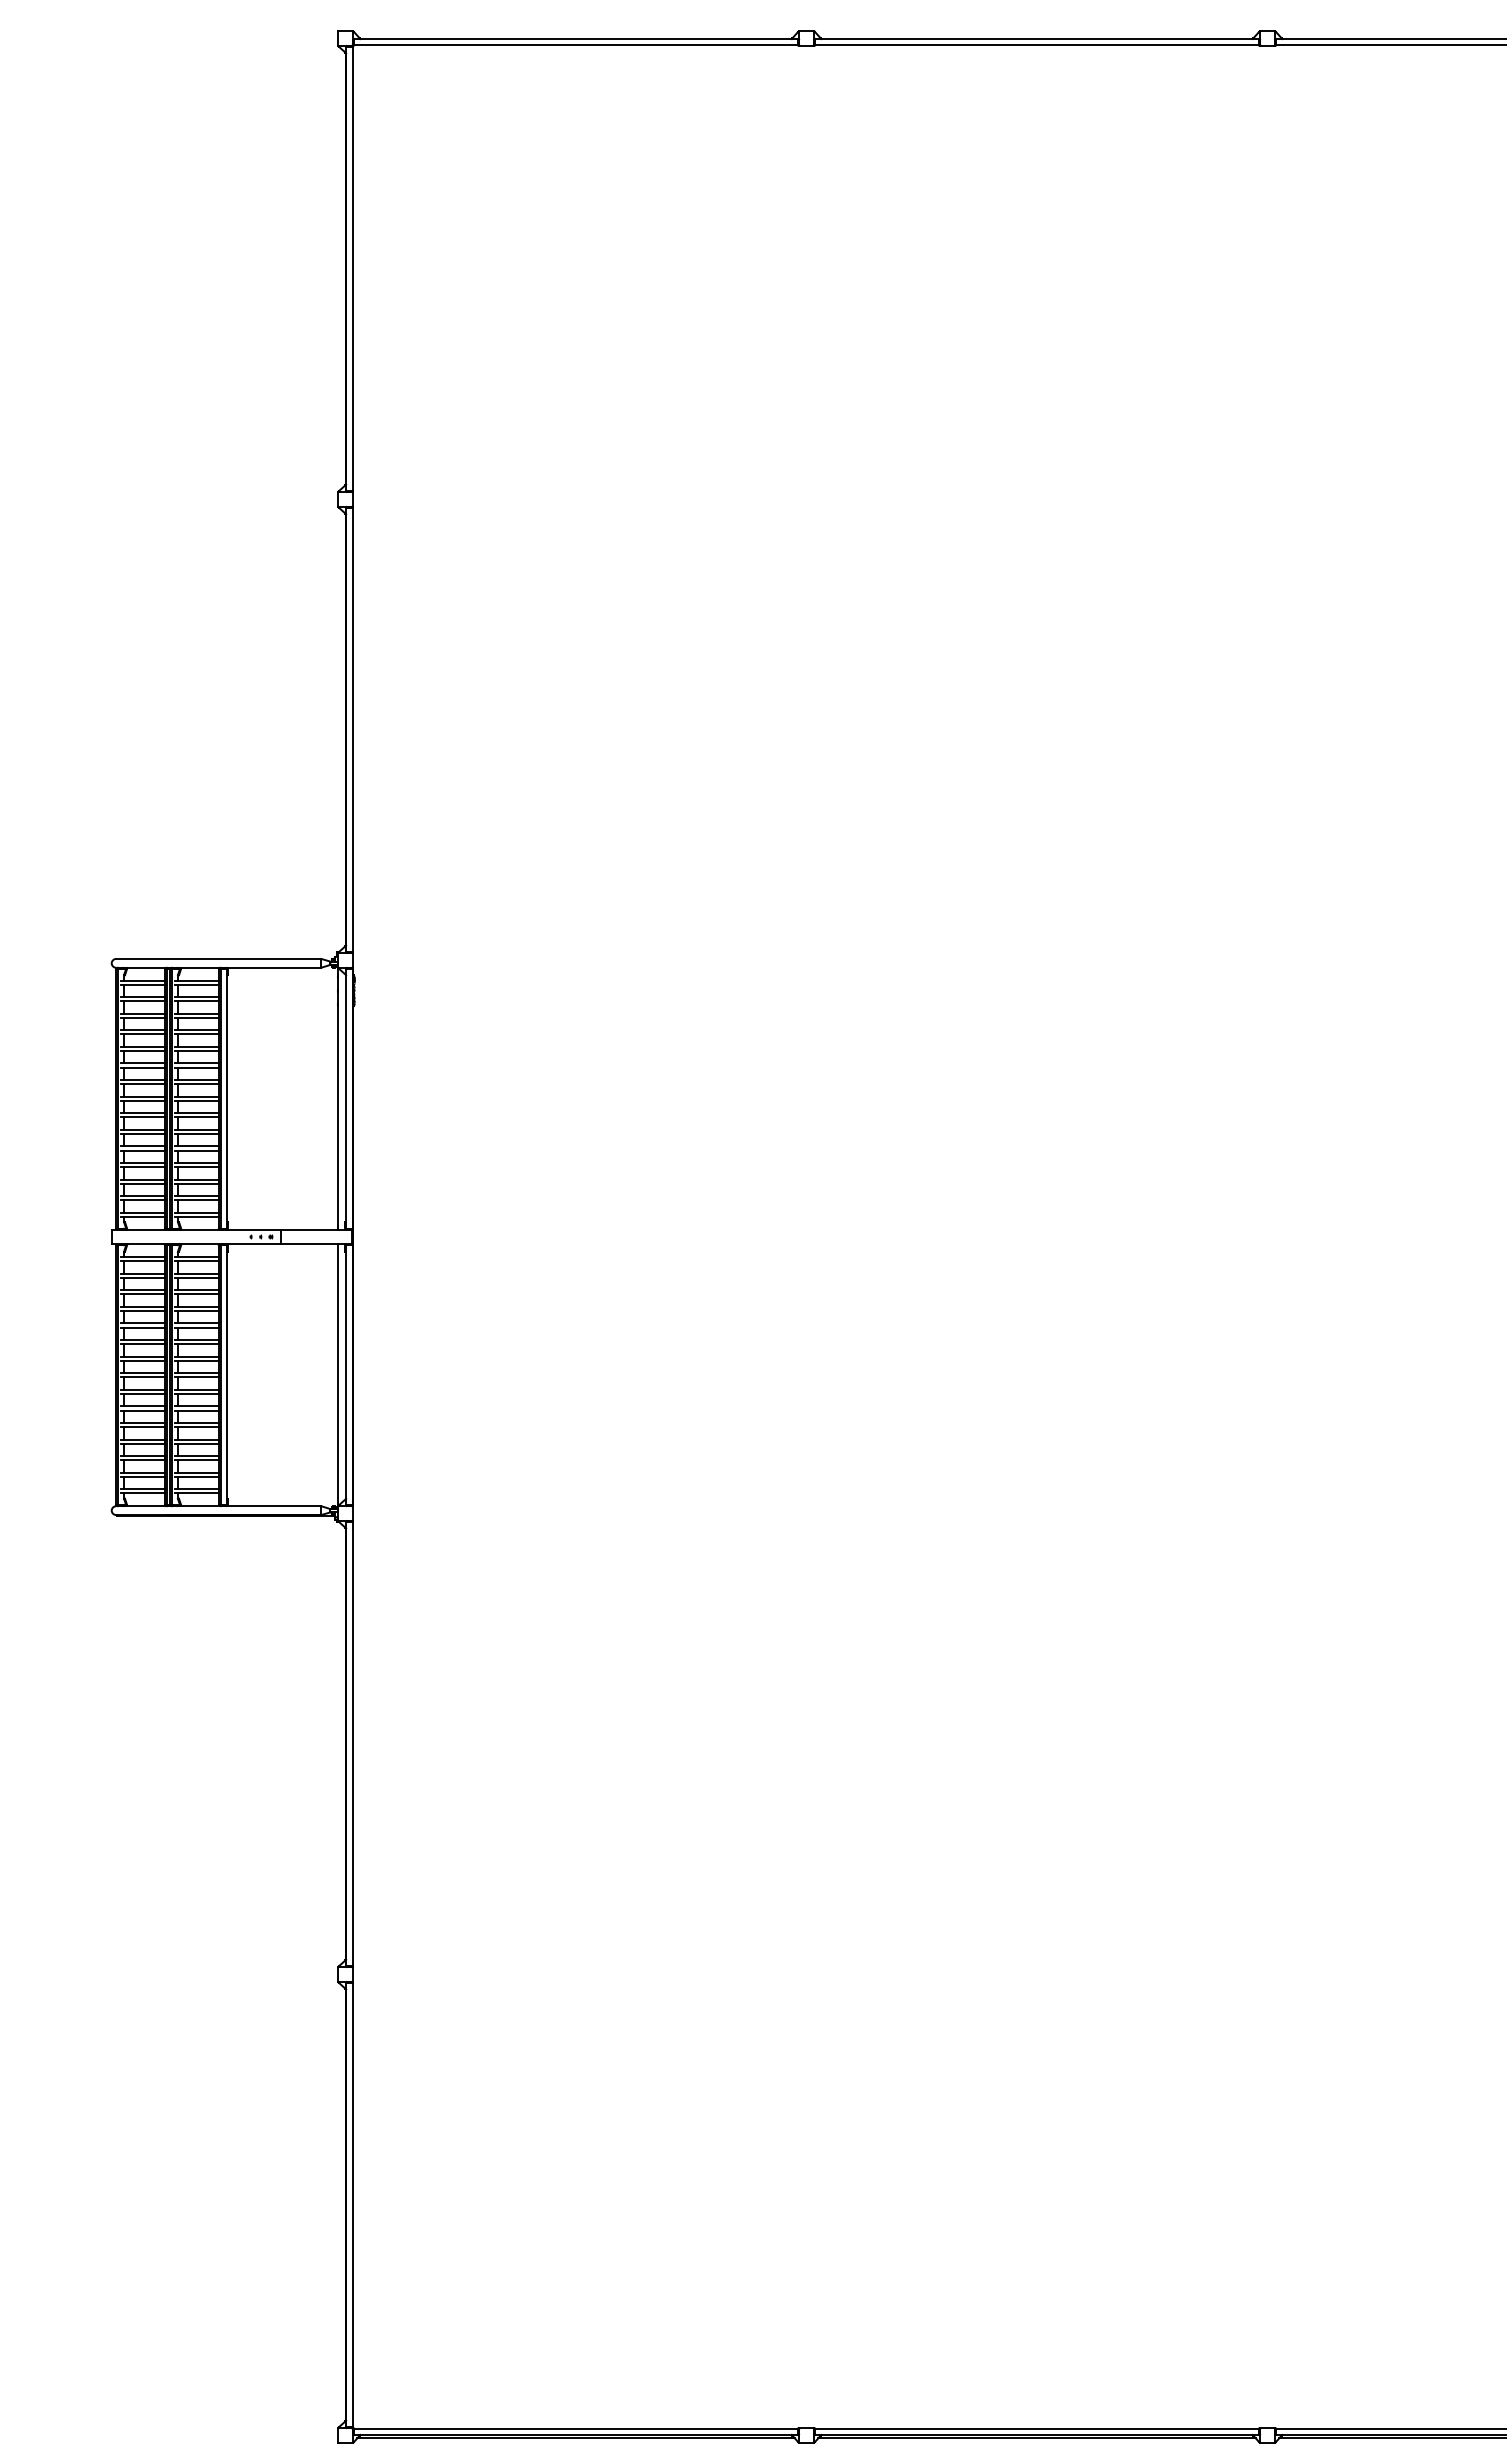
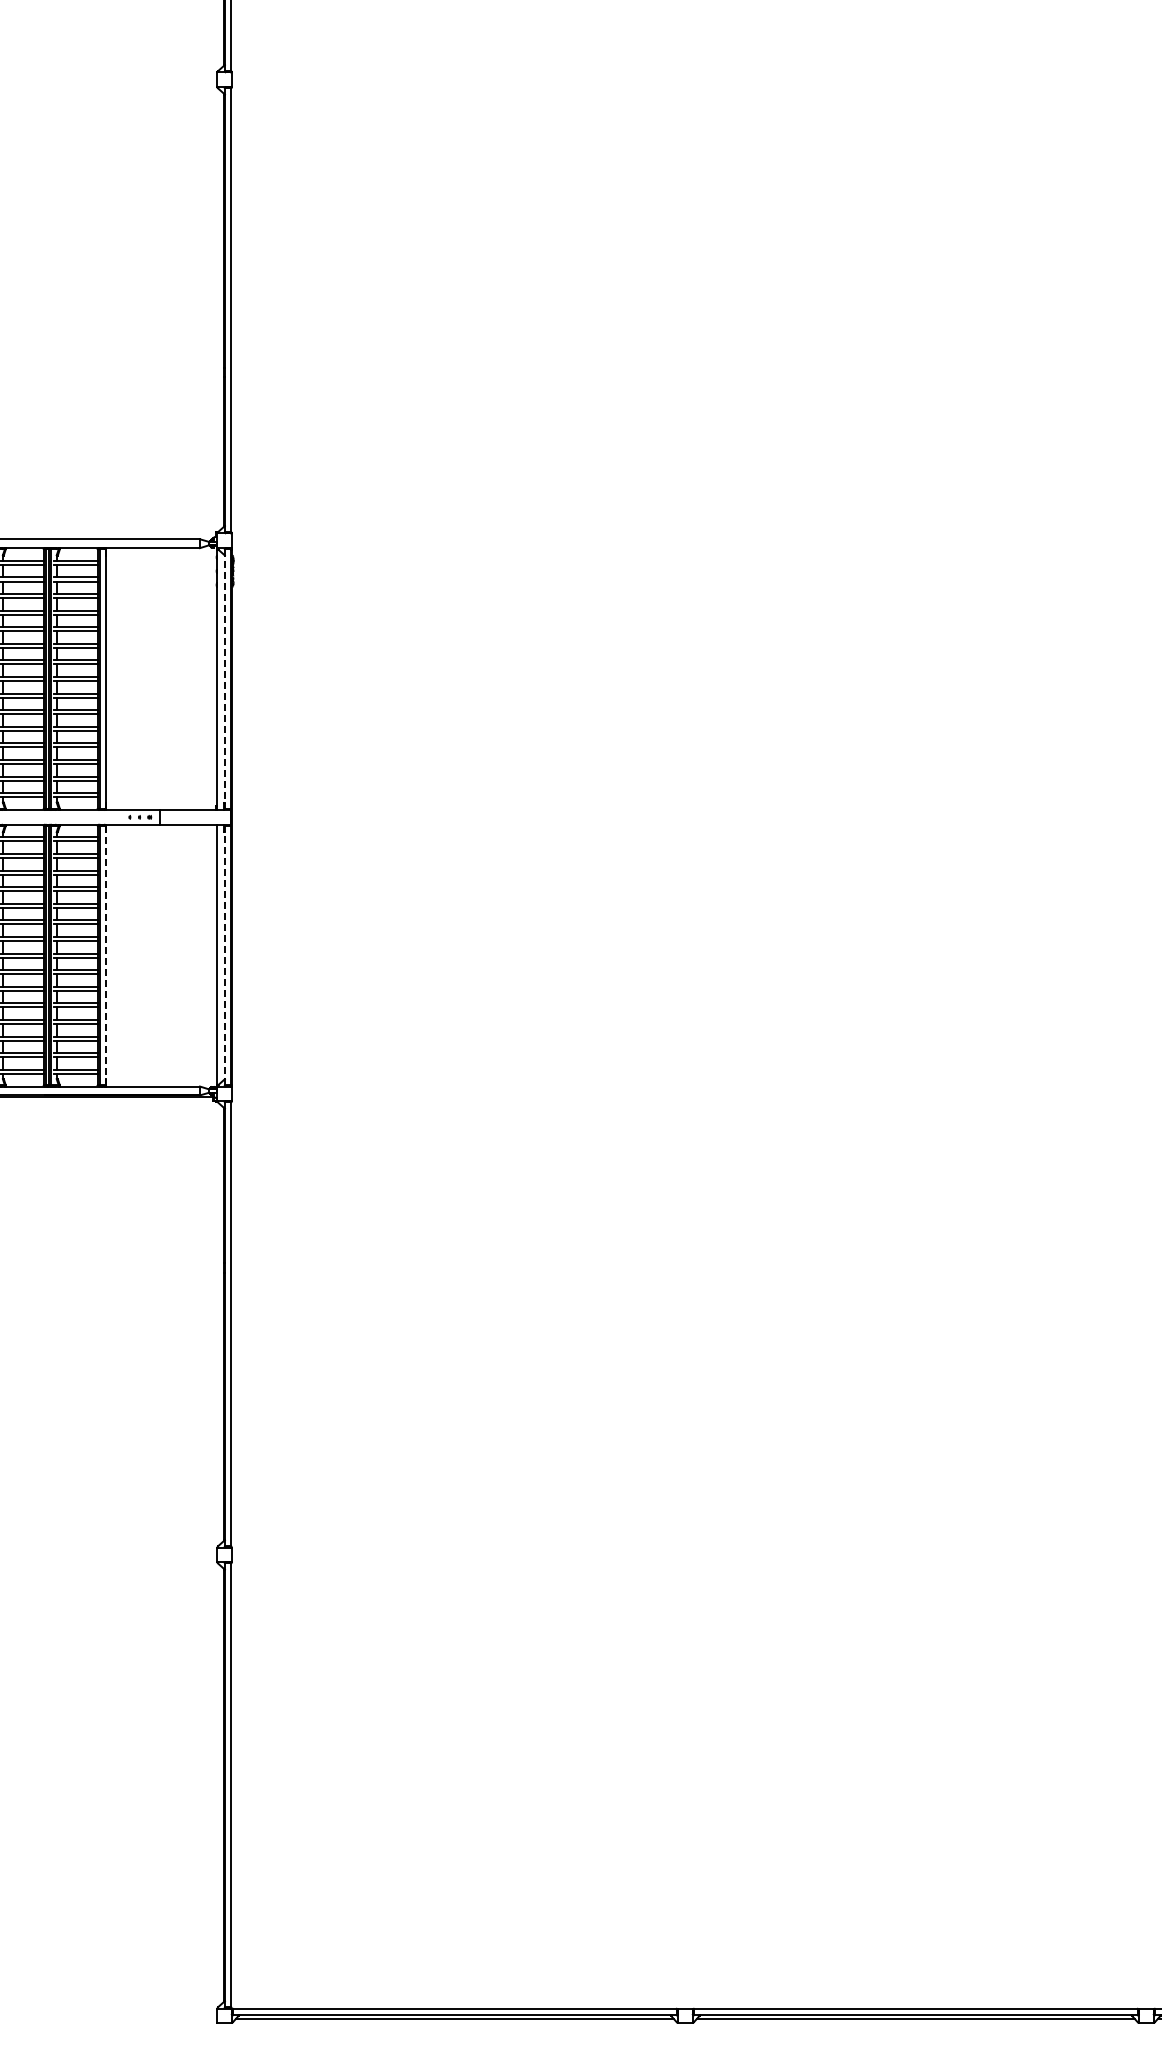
line: (346, 1098) -> (225, 678), solid -> dashed
line: (346, 1374) -> (225, 954), solid -> dashed
line: (227, 1375) -> (106, 955), solid -> dashed

